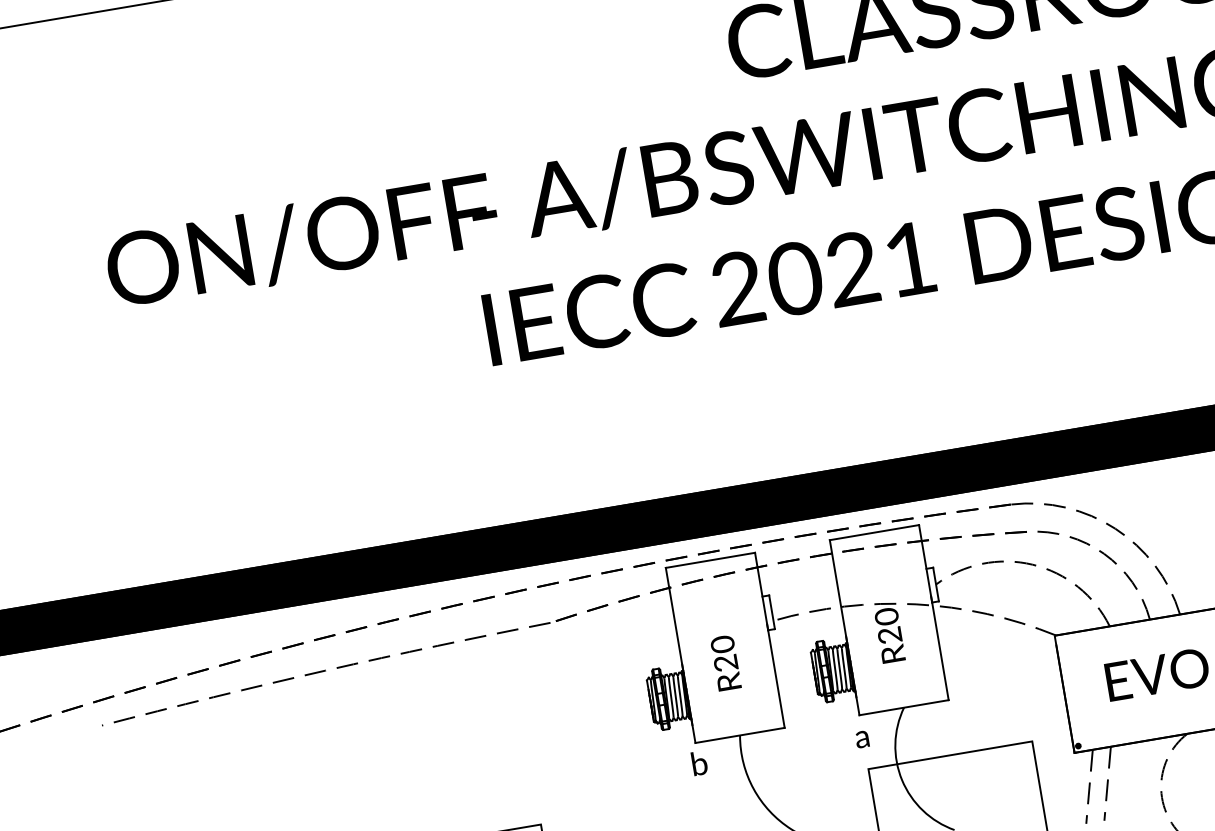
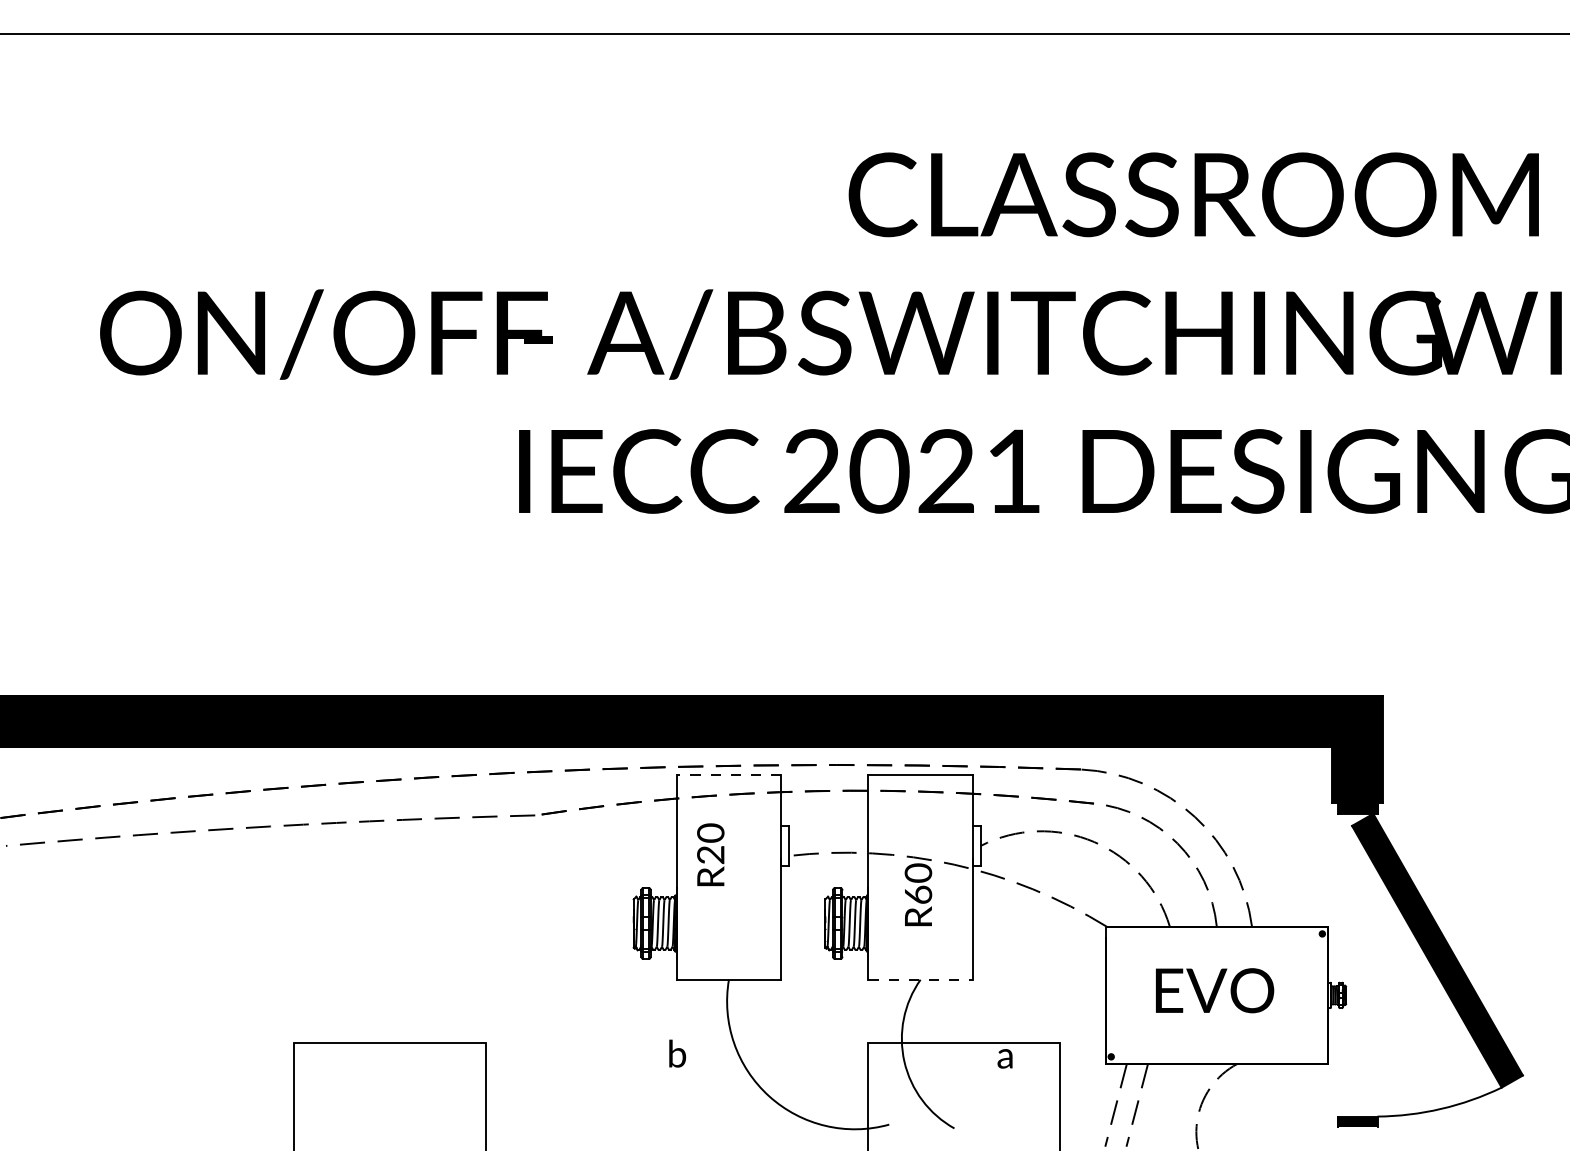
line: (710, 560) -> (728, 775), solid -> dashed
text: (889, 635) -> (918, 894), R20 -> R60
text: (725, 662) -> (710, 854), moved
line: (904, 707) -> (921, 979), solid -> dashed
text: (861, 739) -> (1004, 1058), moved
text: (699, 763) -> (677, 1053), moved

